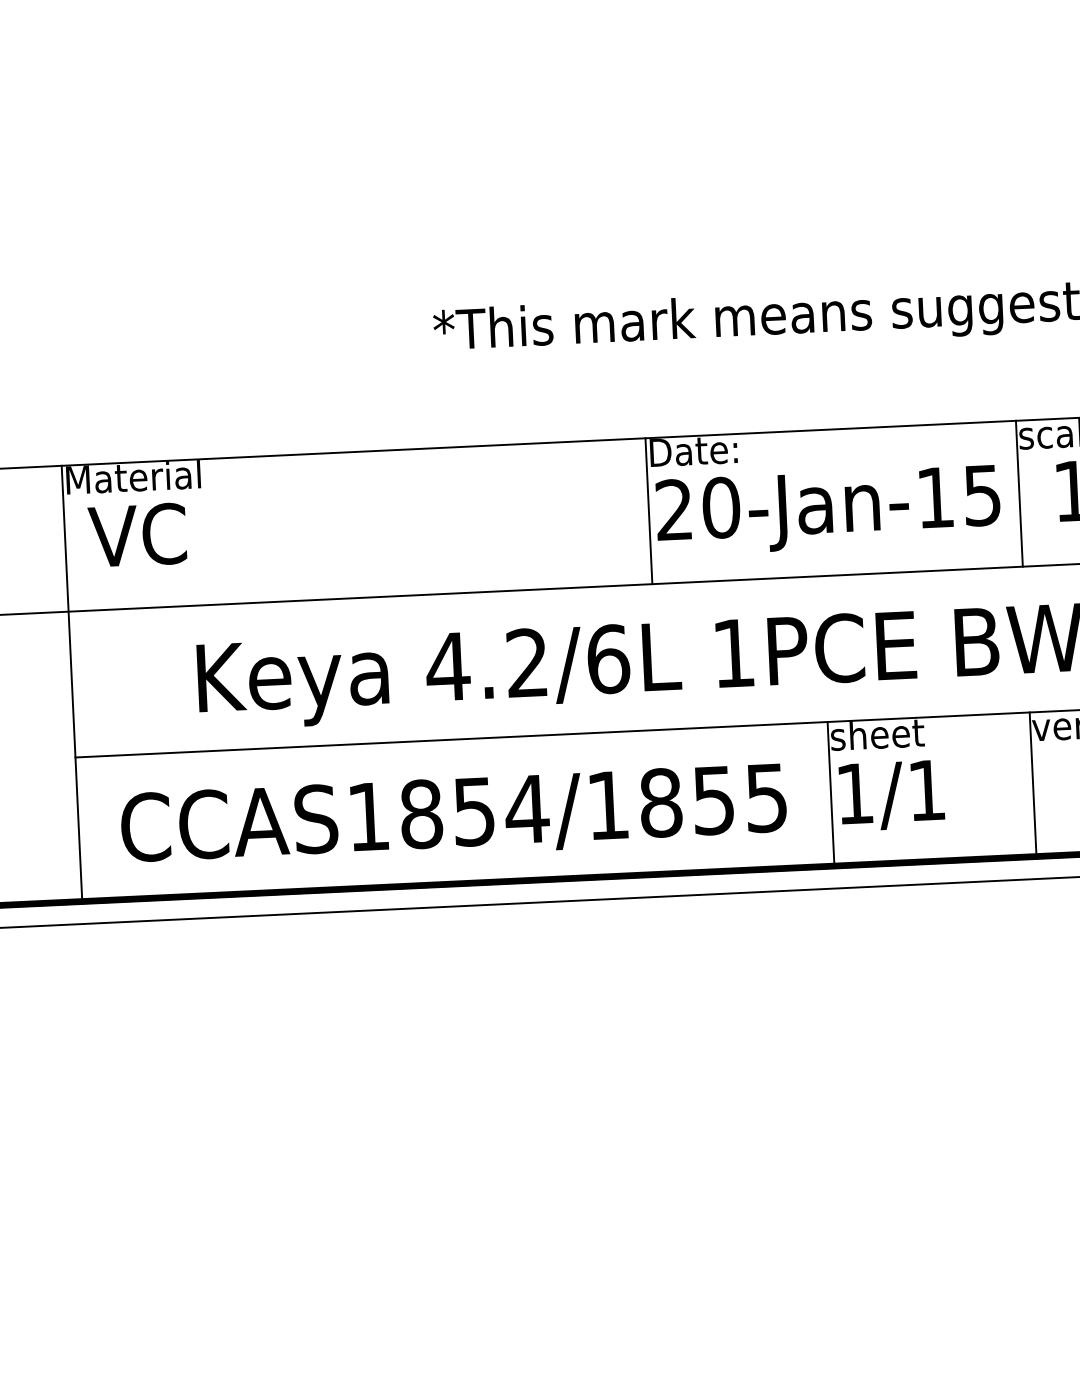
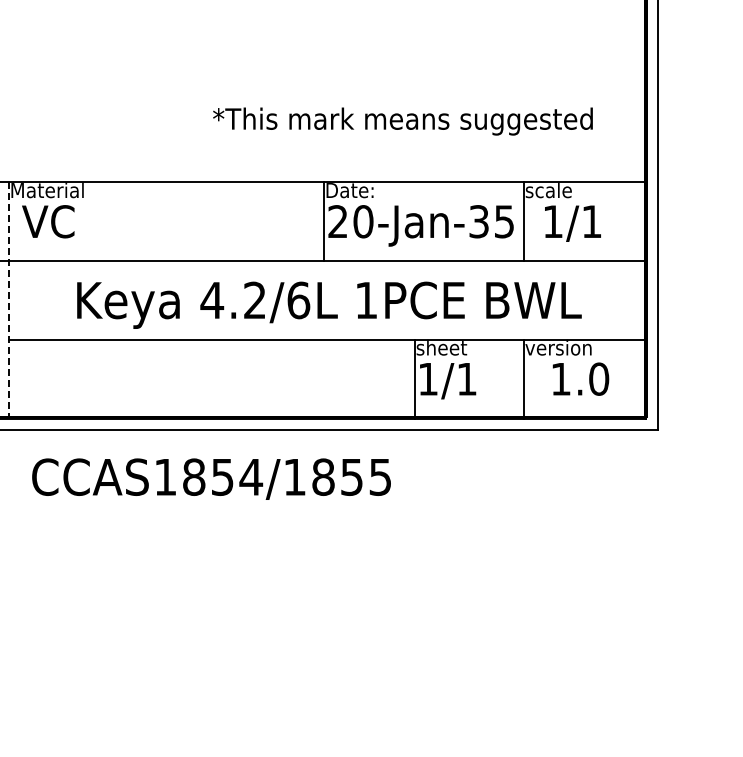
text: (934, 497) -> (478, 221), 20-Jan-15 -> 20-Jan-35
line: (72, 684) -> (9, 300), solid -> dashed
text: (453, 815) -> (211, 478), moved

